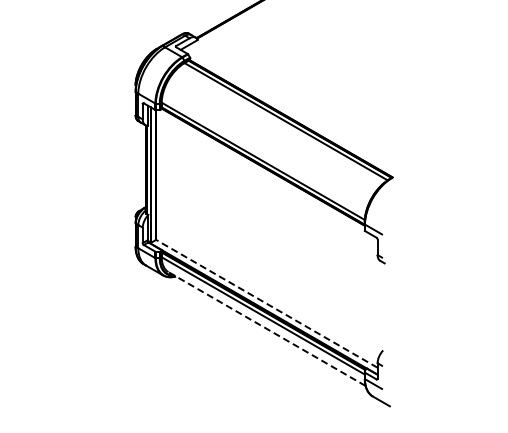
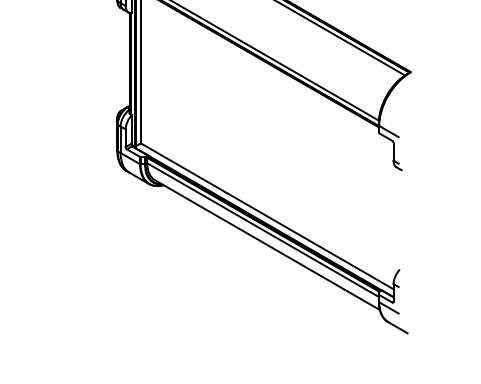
line: (266, 303) -> (266, 215), dashed -> solid
line: (267, 329) -> (267, 245), dashed -> solid

